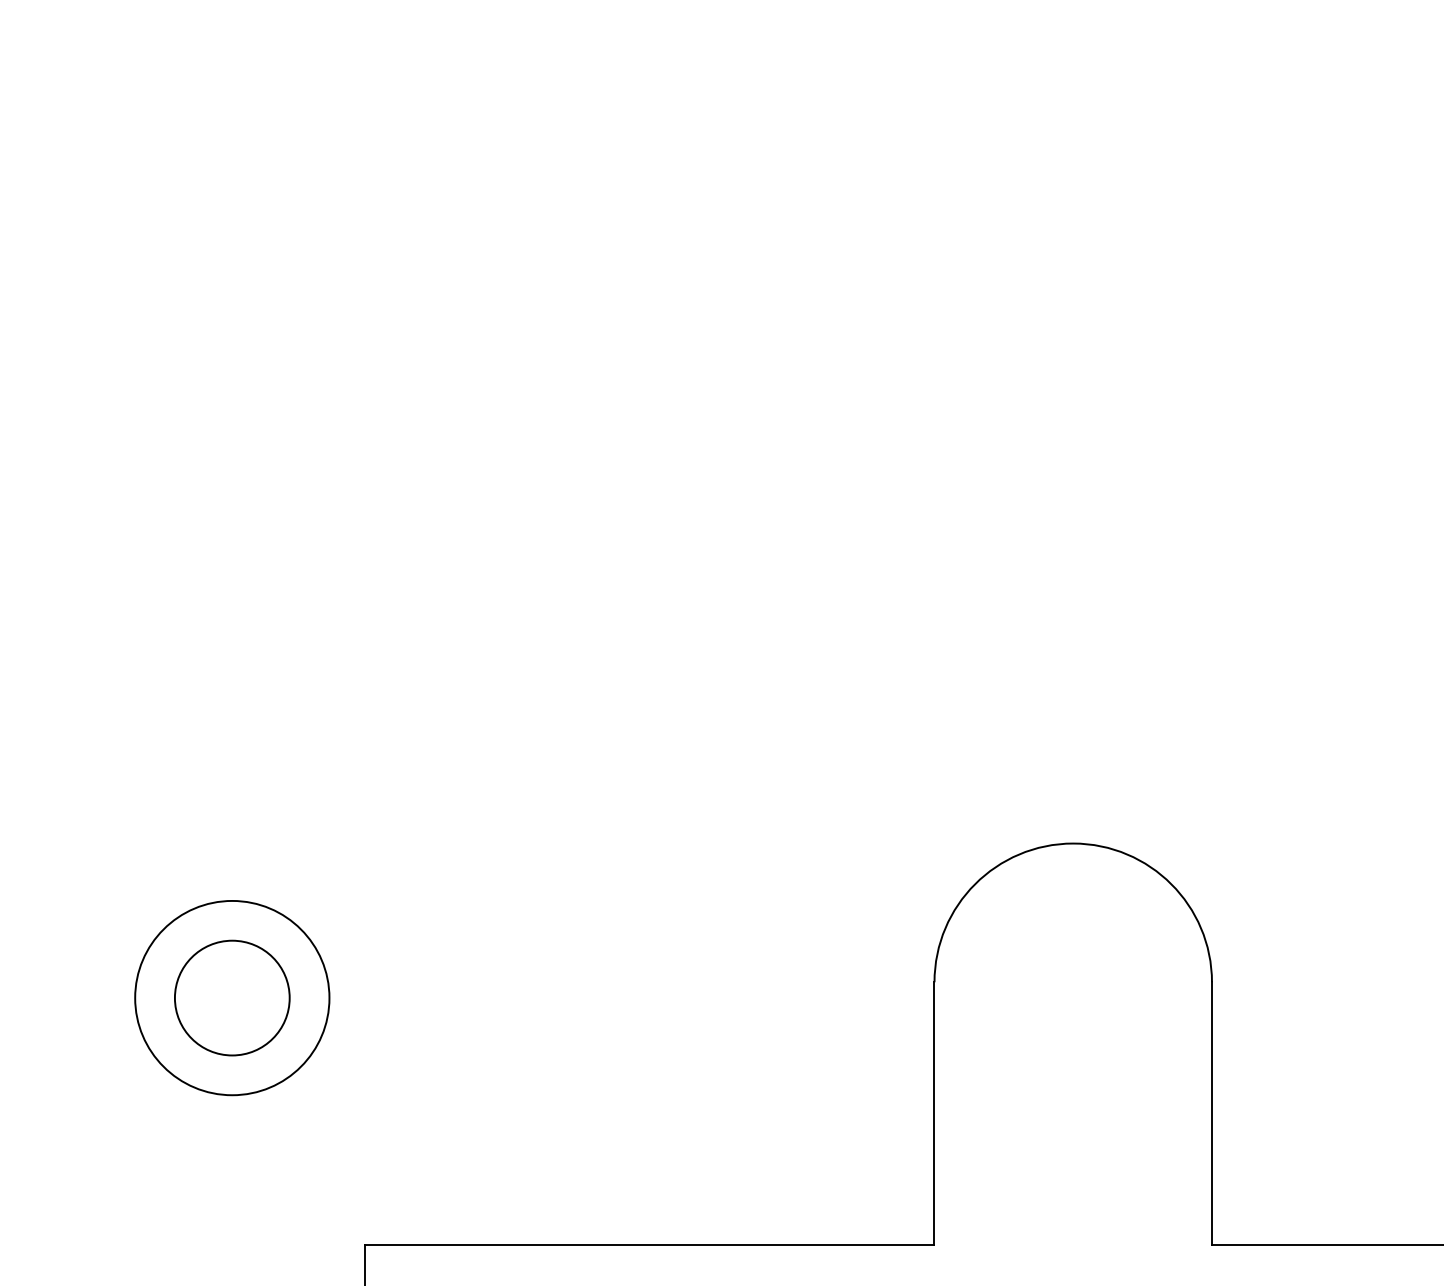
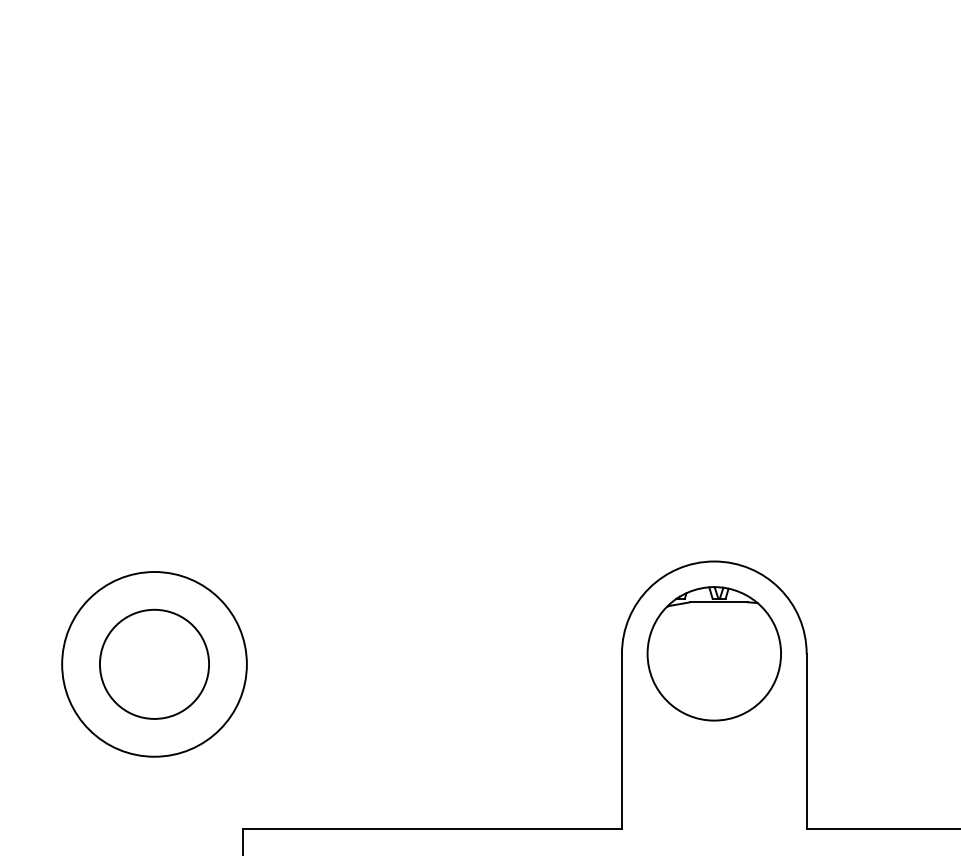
part: (1072, 981) -> (713, 653), added
circle: (232, 996) -> (154, 663), size x1.43
circle: (232, 998) -> (154, 664), size x1.43

